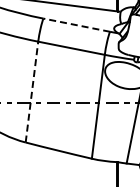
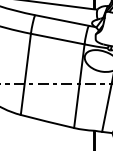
line: (76, 25) -> (61, 20), dashed -> solid
line: (31, 92) -> (25, 74), dashed -> solid

